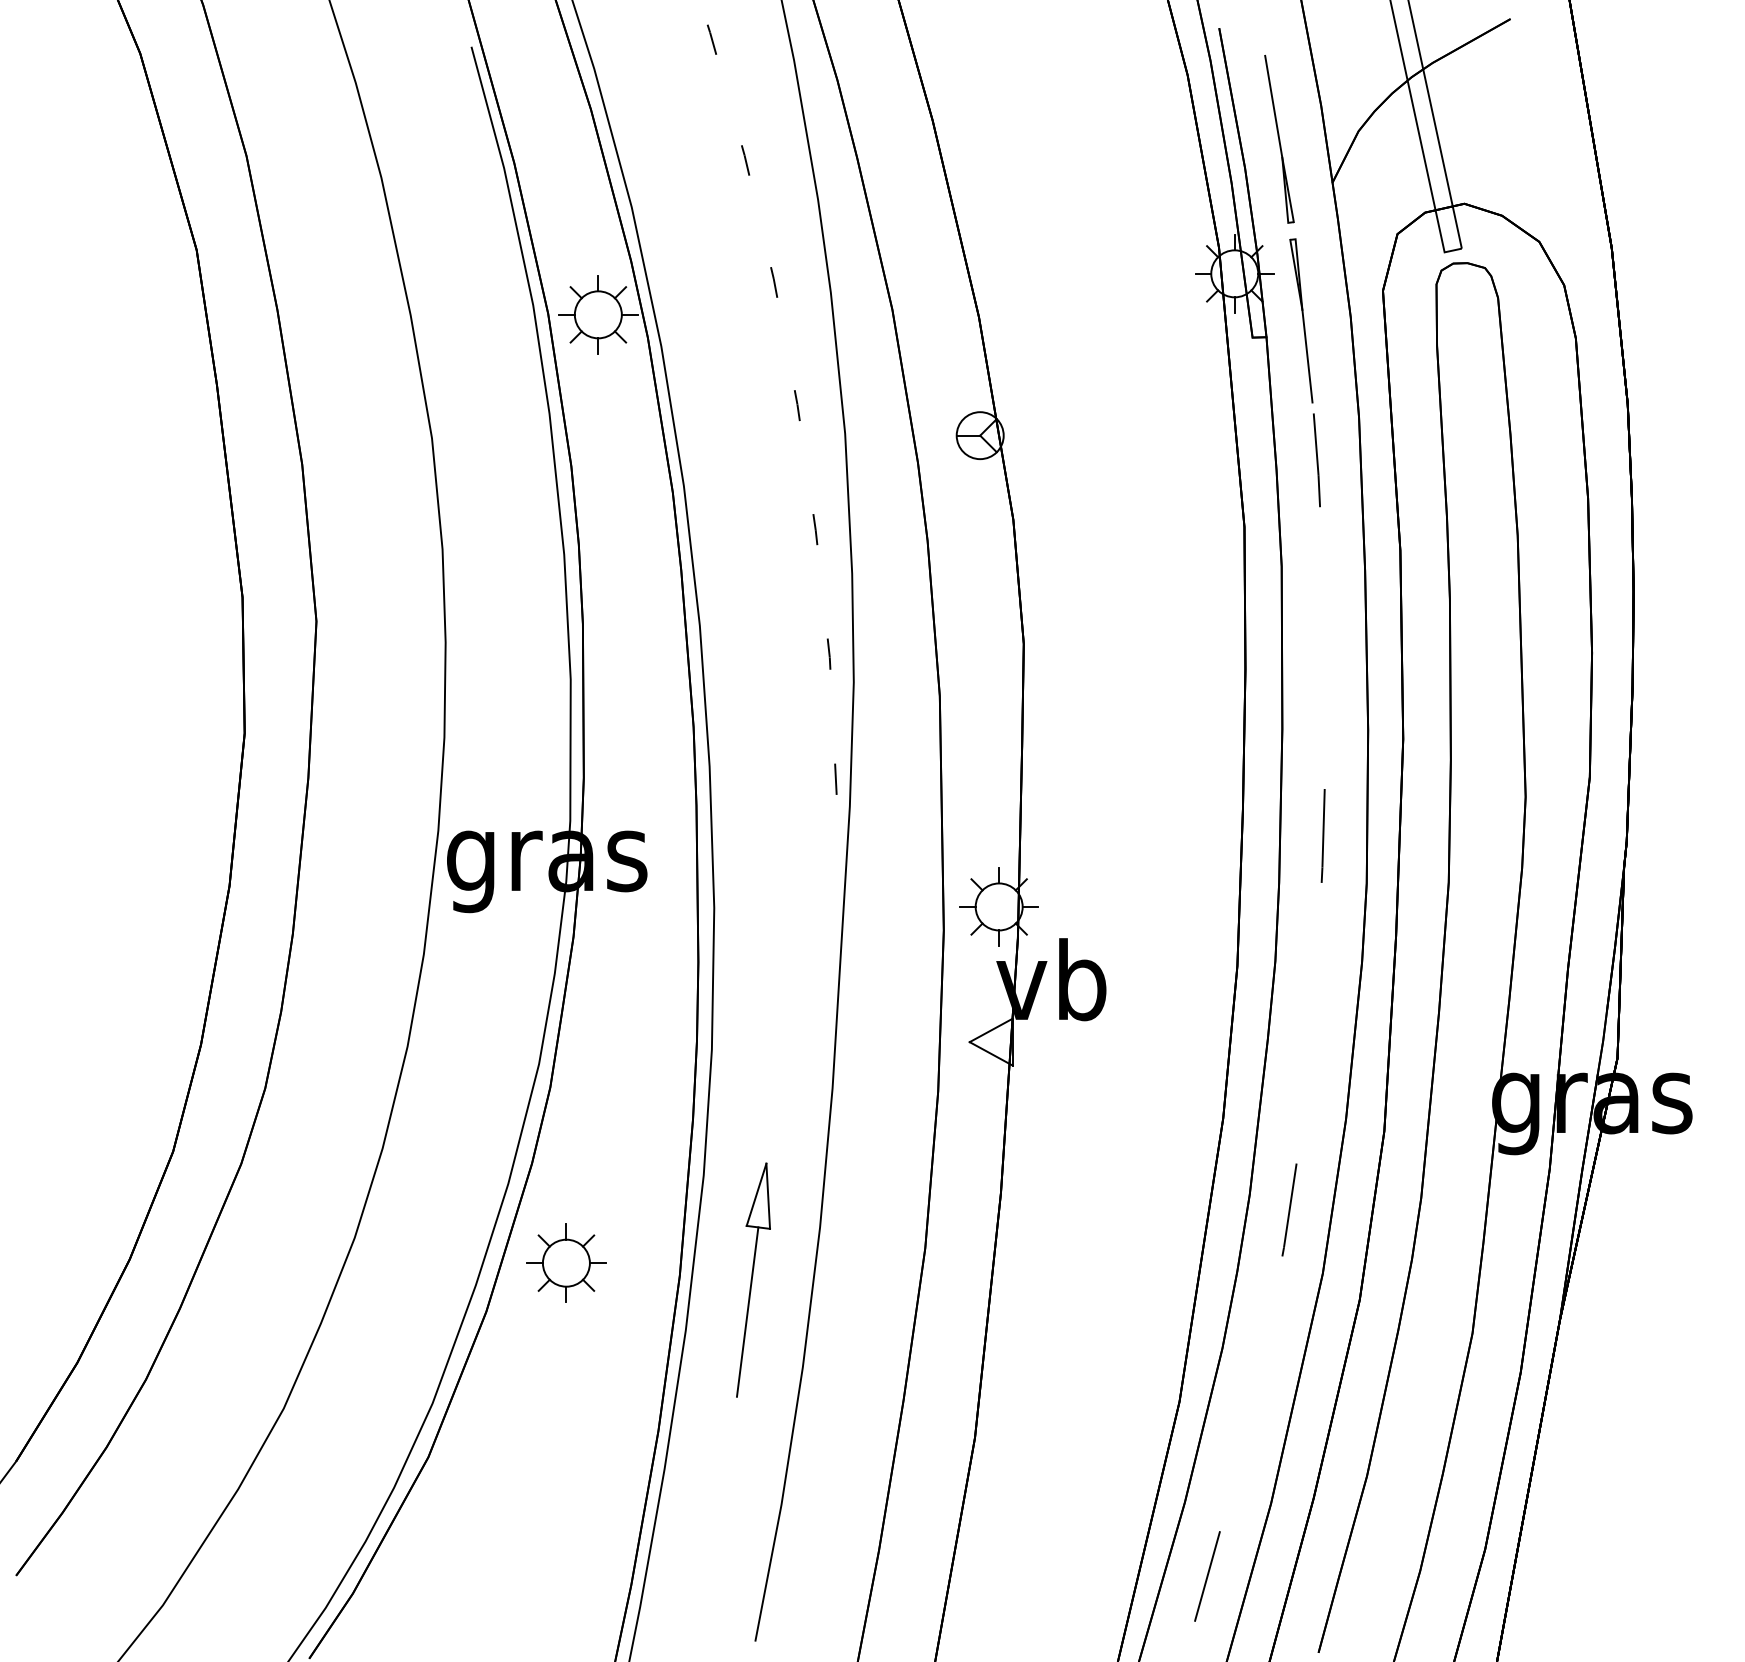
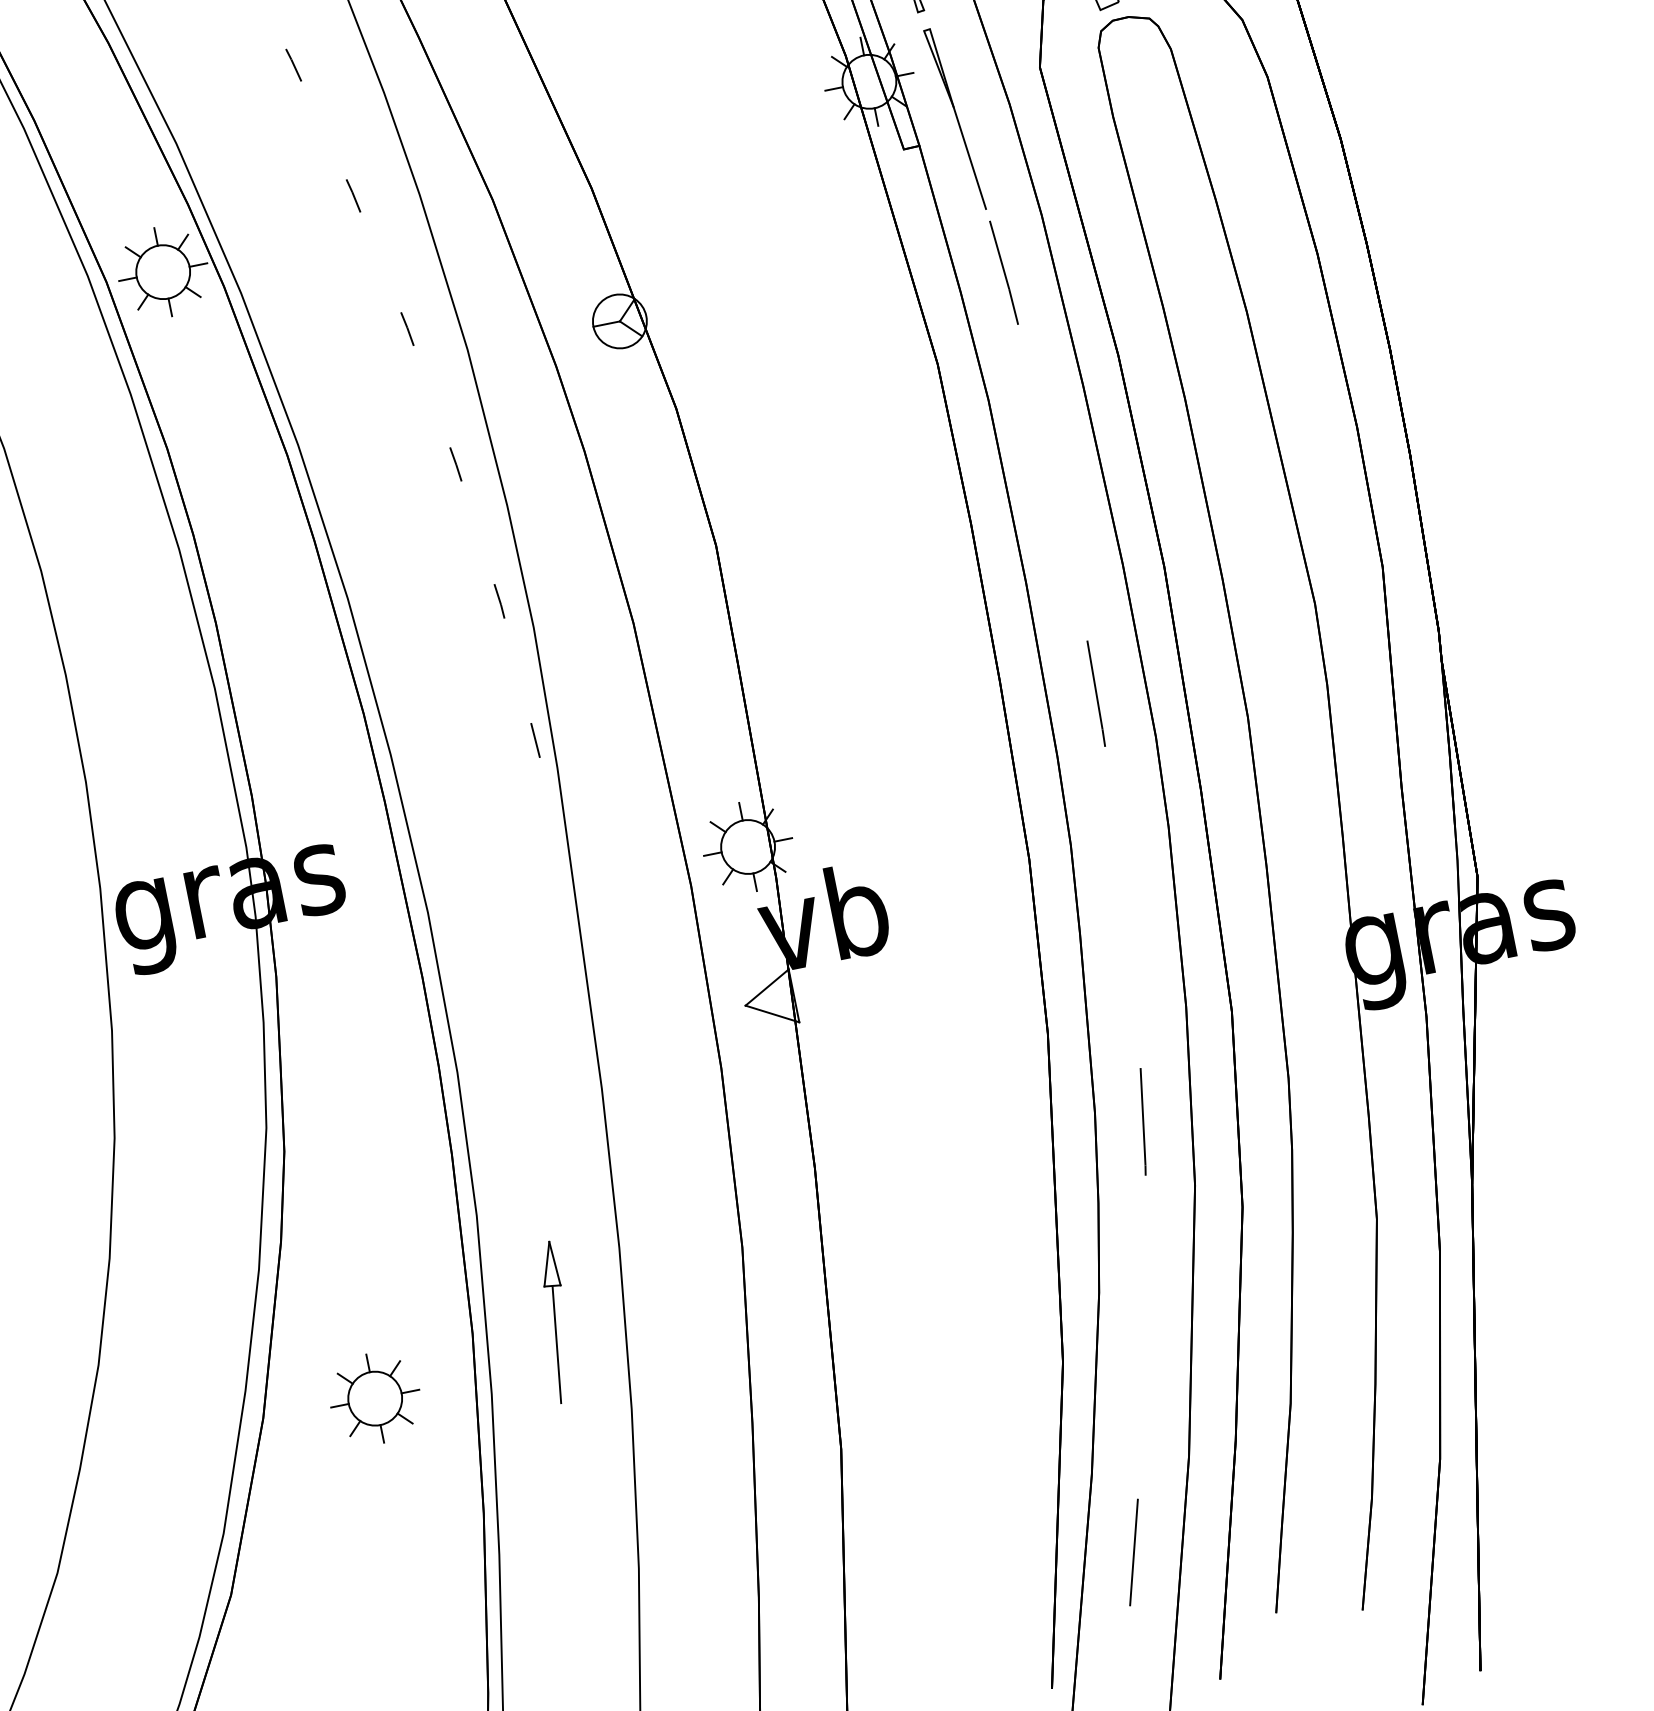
part: (566, 1262) -> (375, 1397), moved
part: (753, 1279) -> (556, 1321), size x0.6

